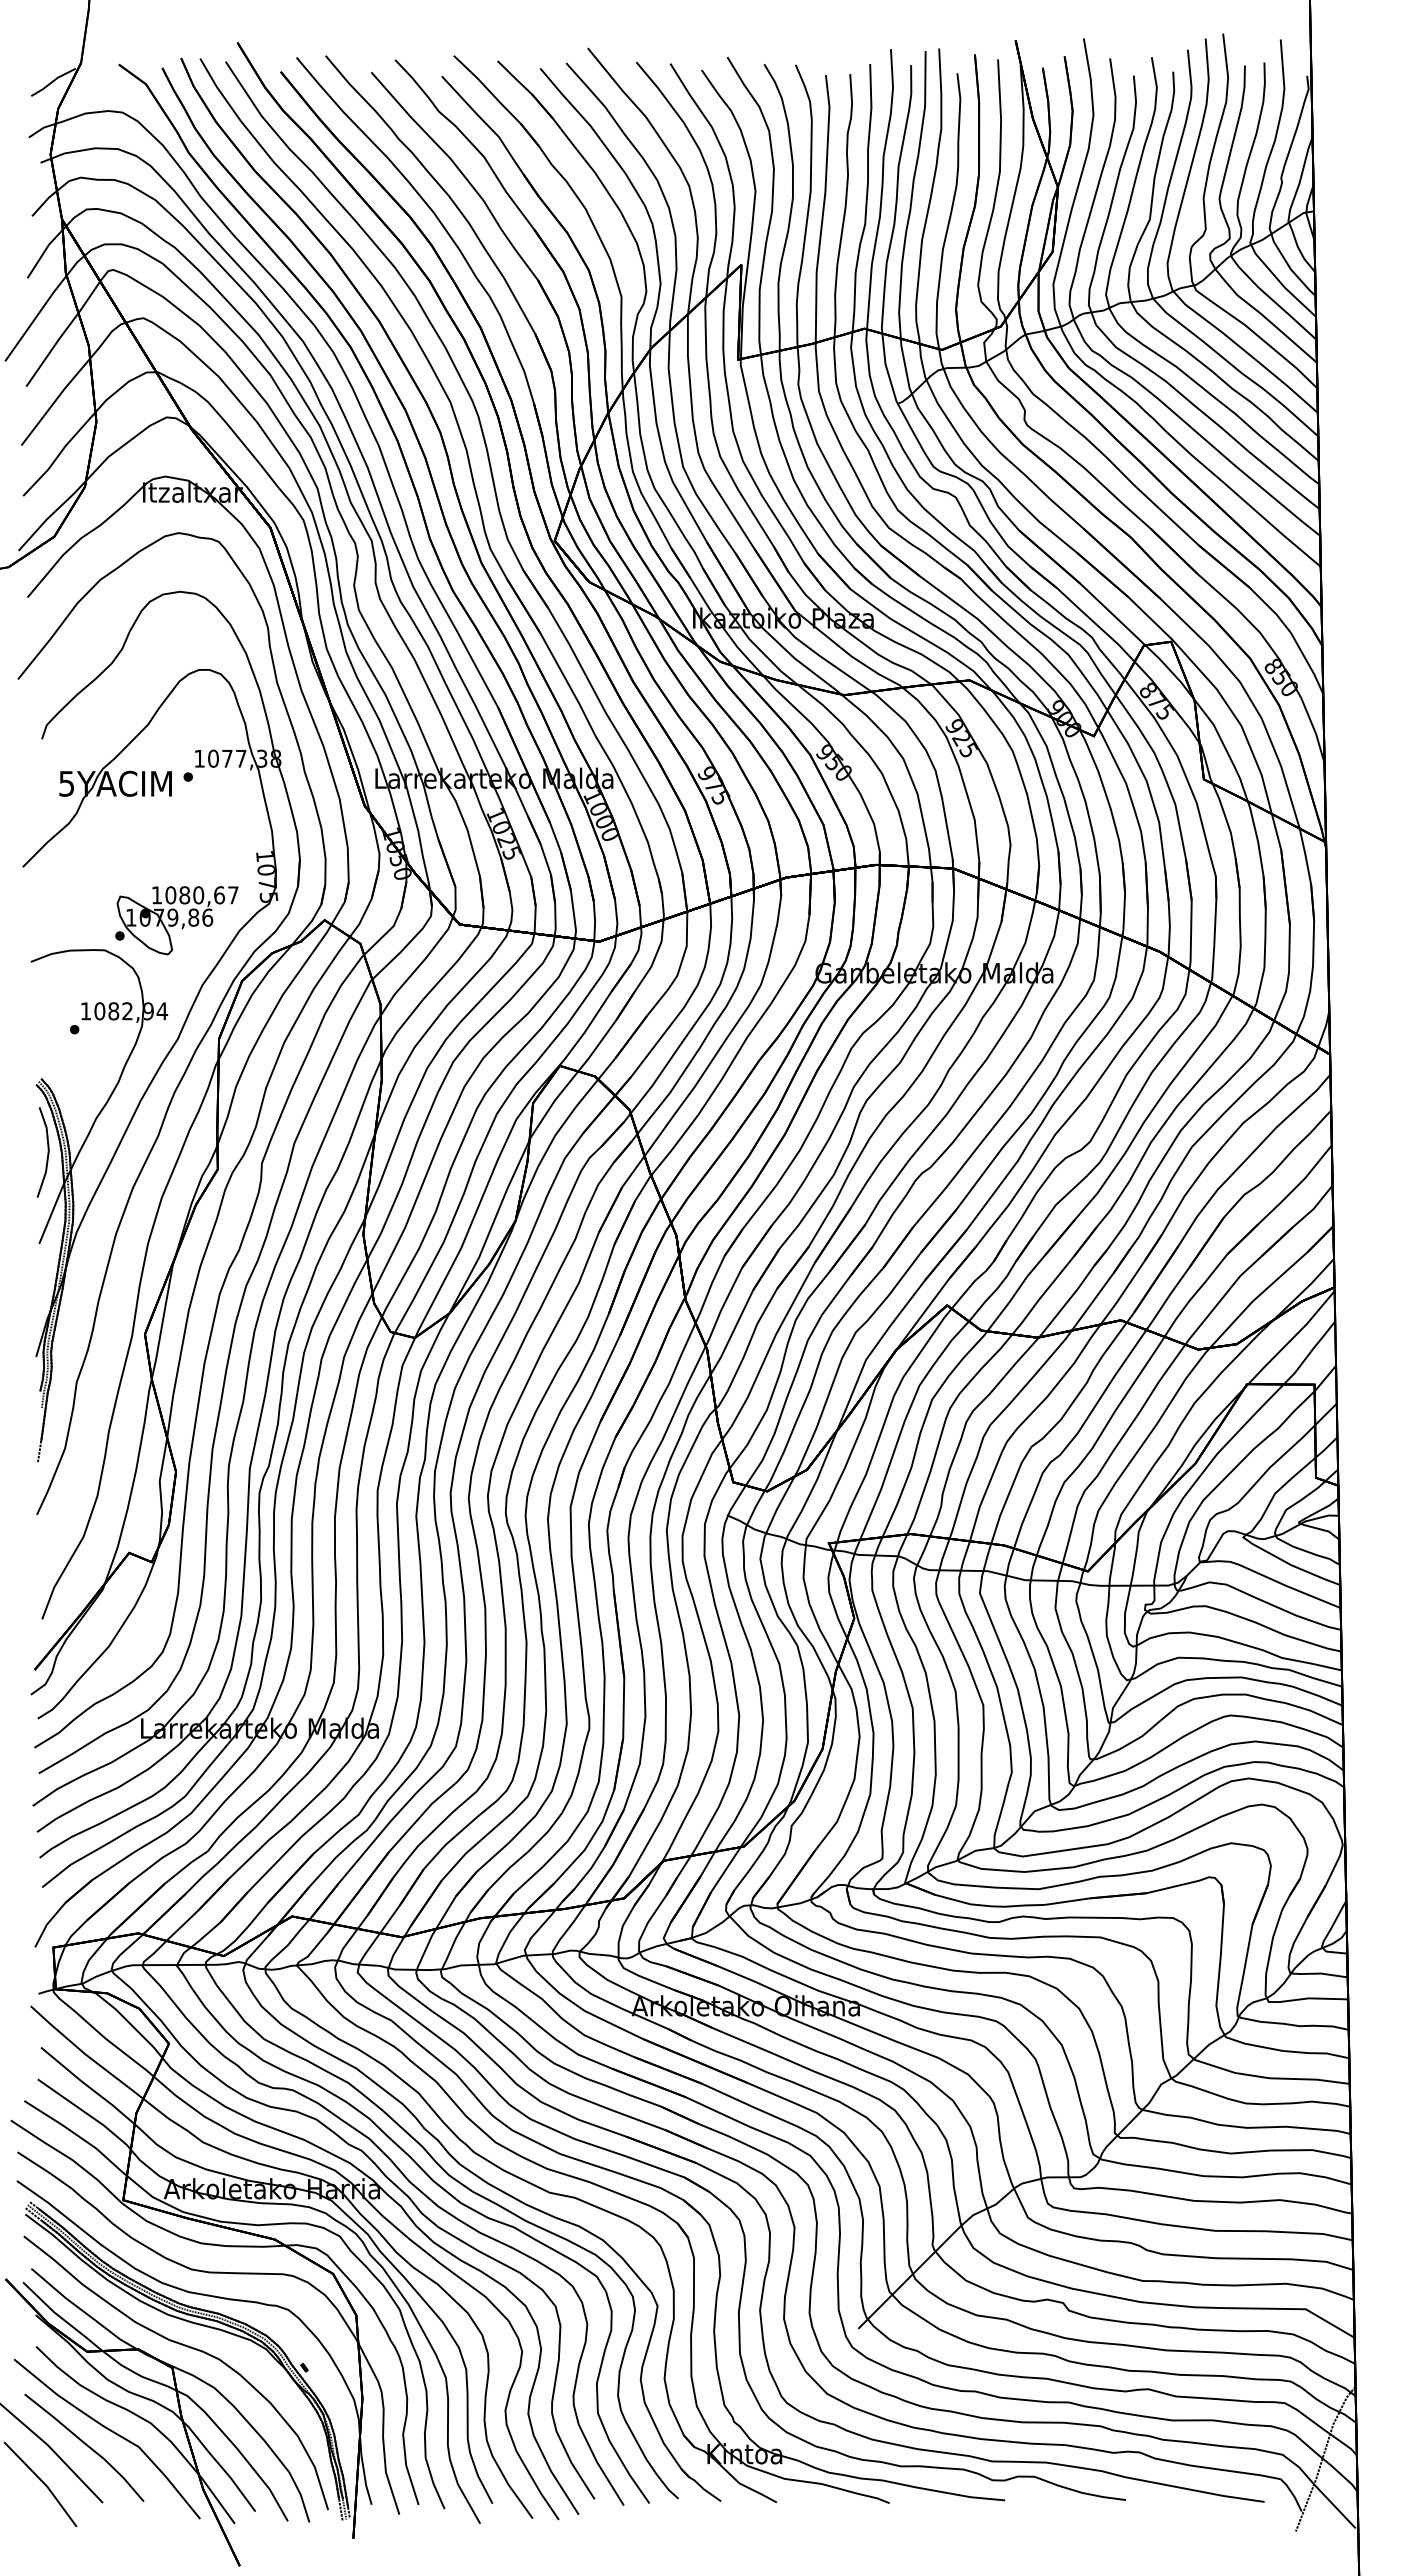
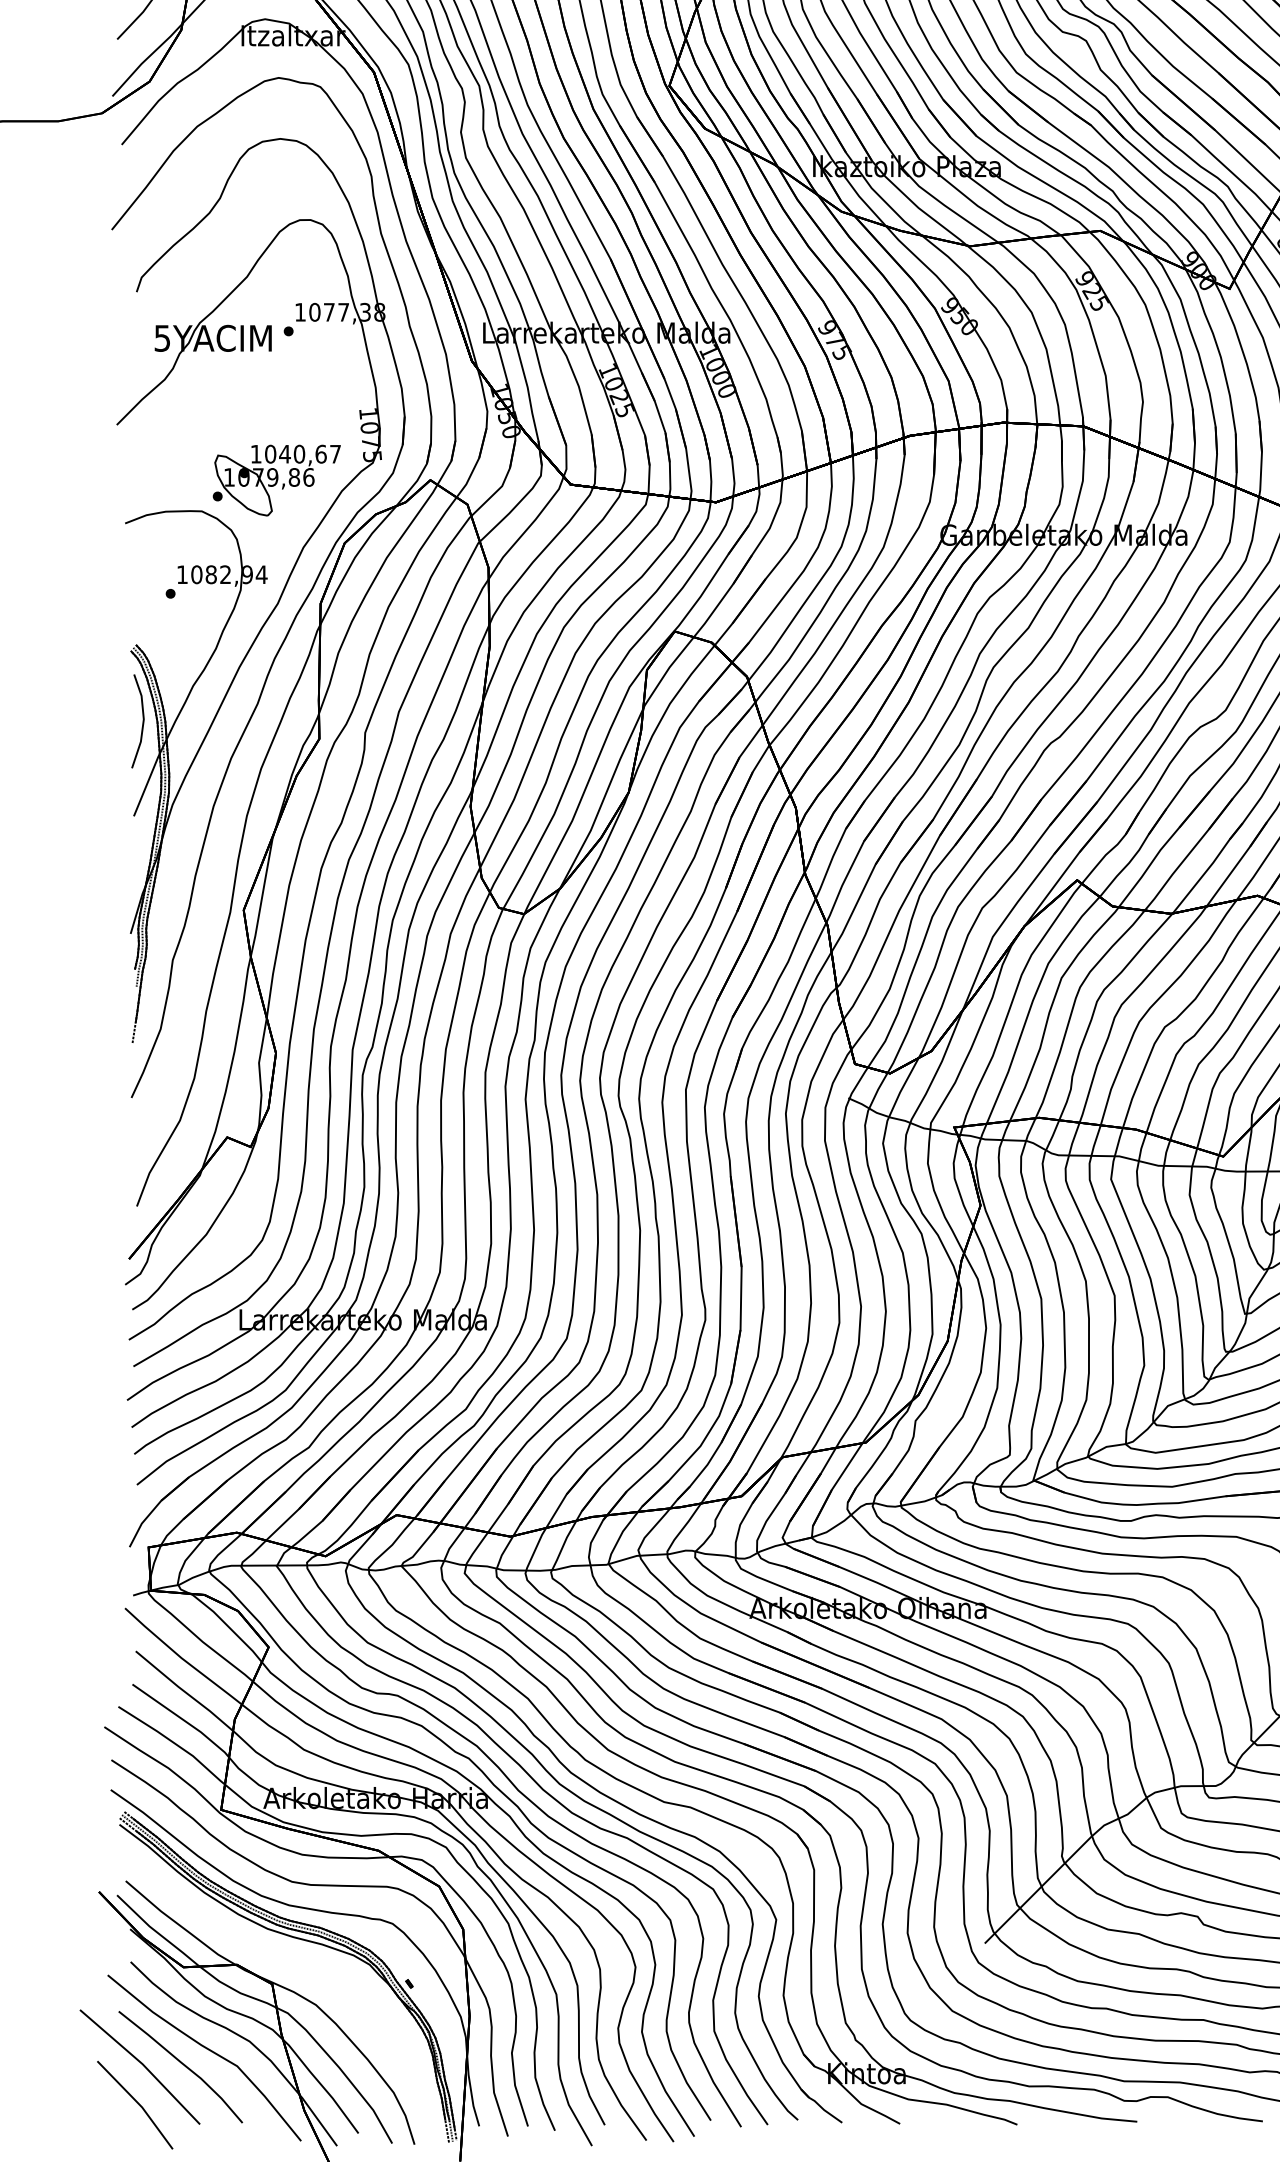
text: (184, 895) -> (284, 454), 1080,67 -> 1040,67
curve: (184, 2346) -> (284, 1961), removed

